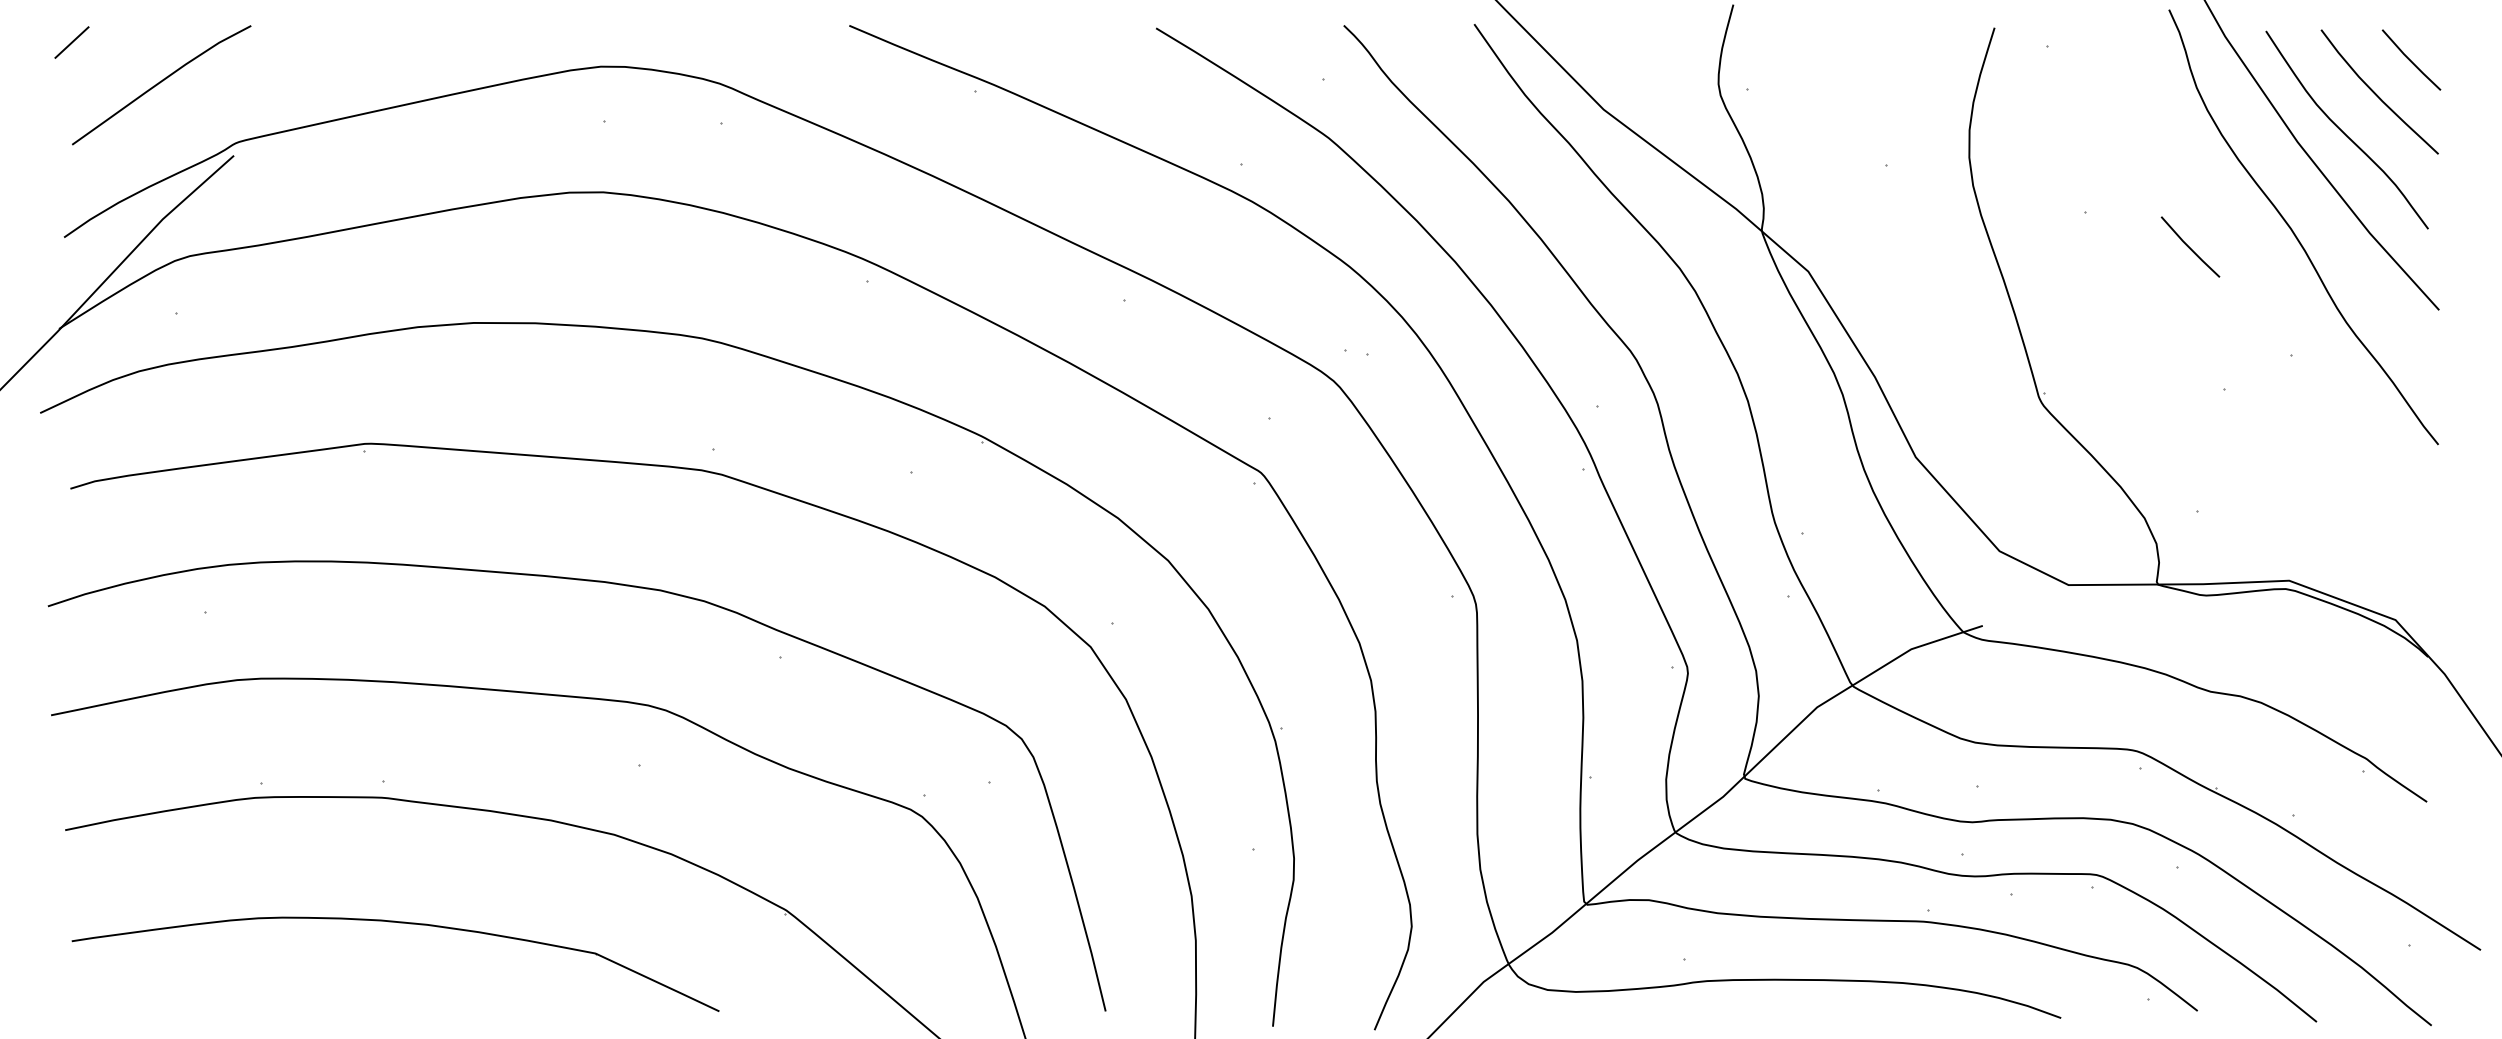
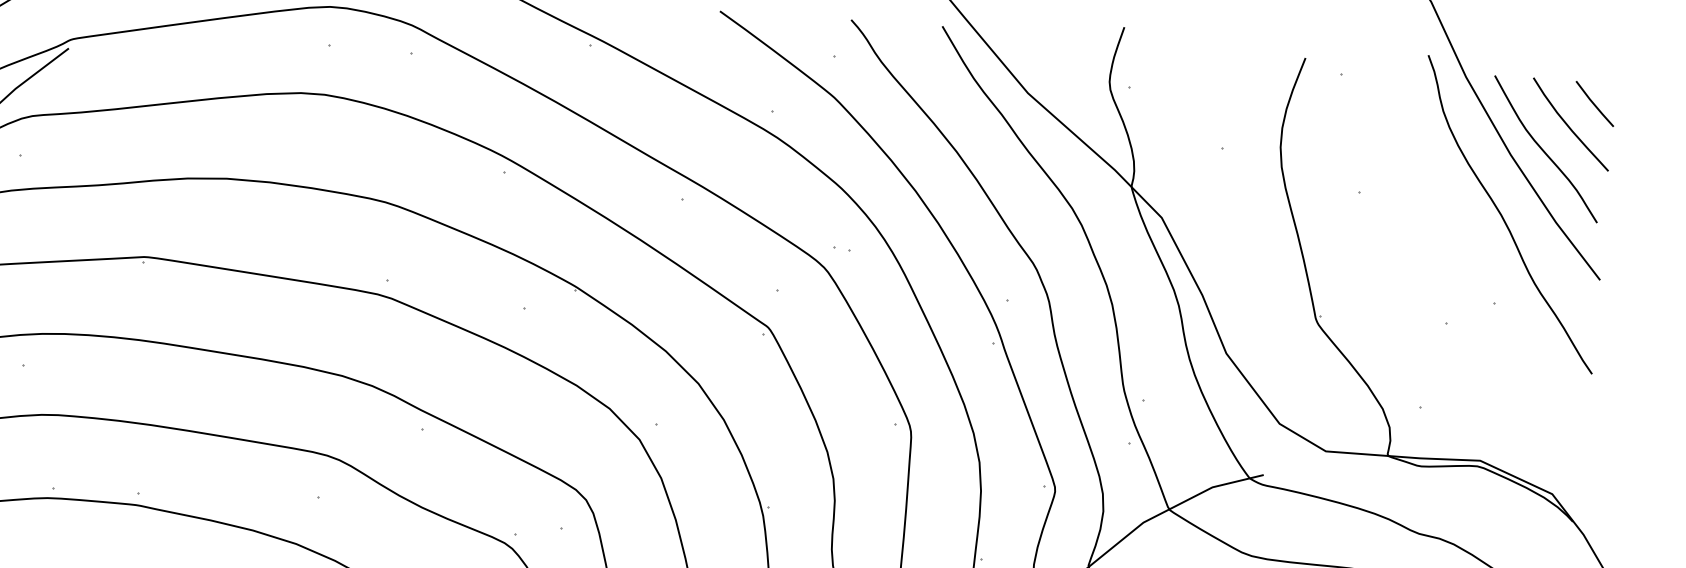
line: (2189, 246) -> (1429, 221), removed

